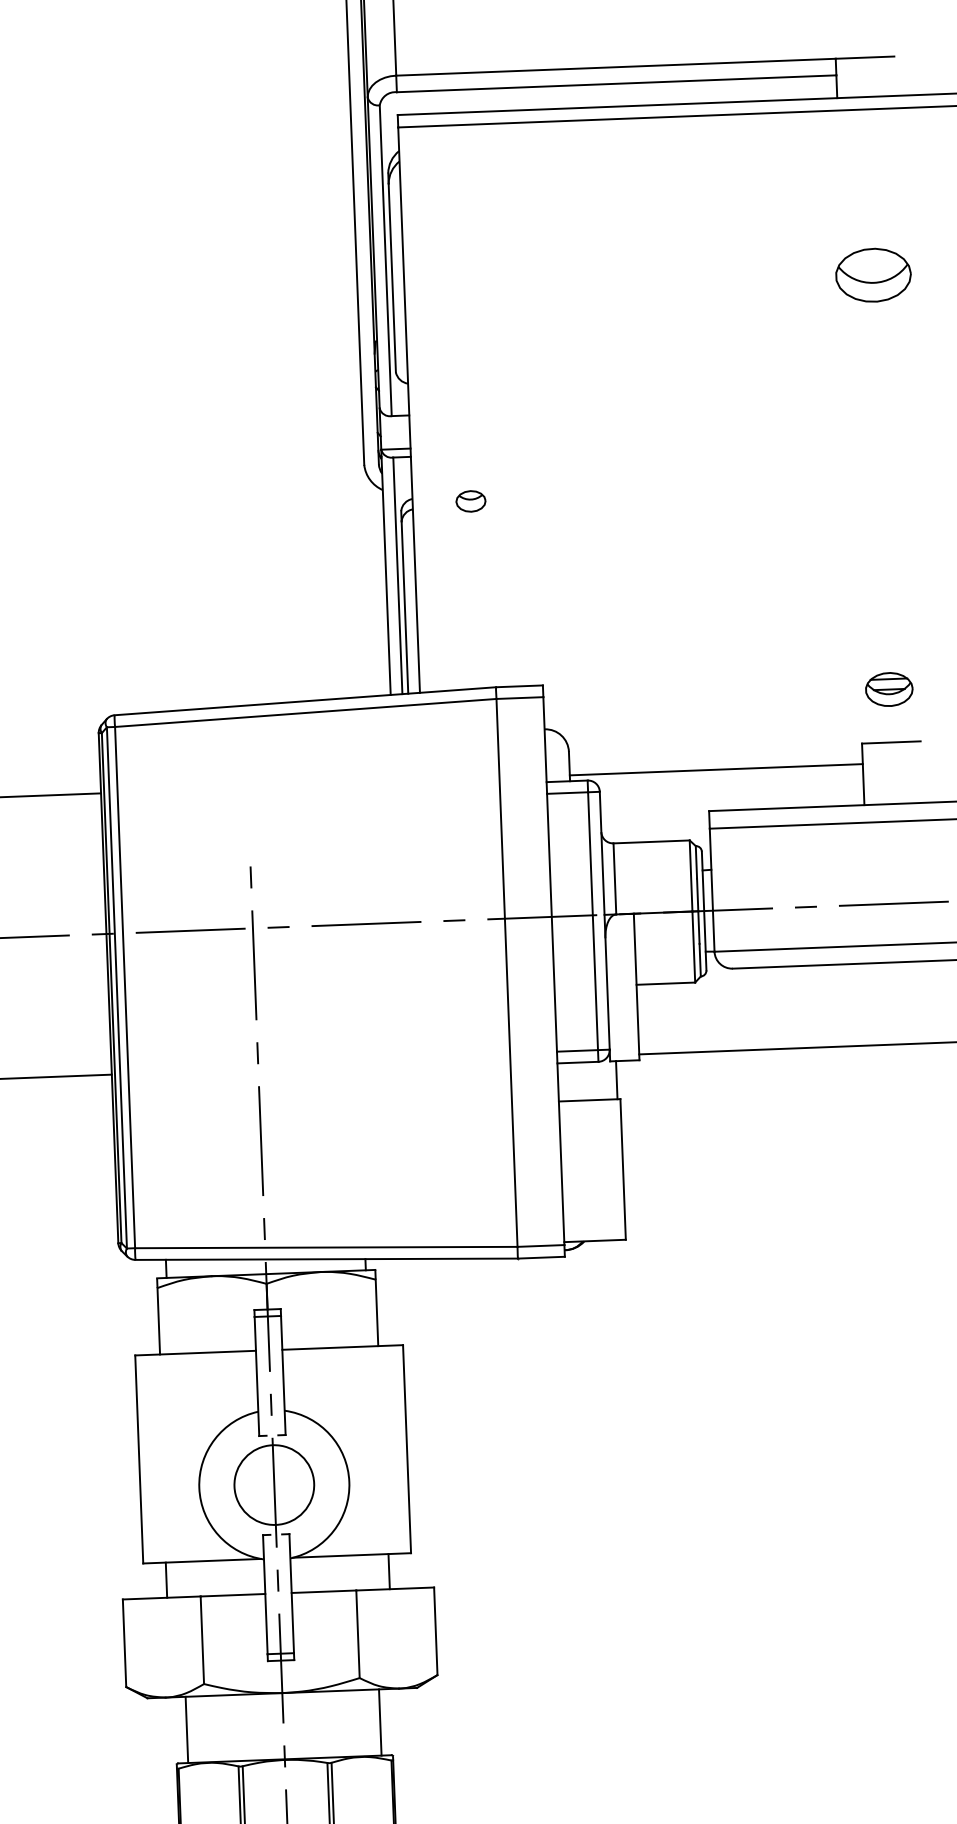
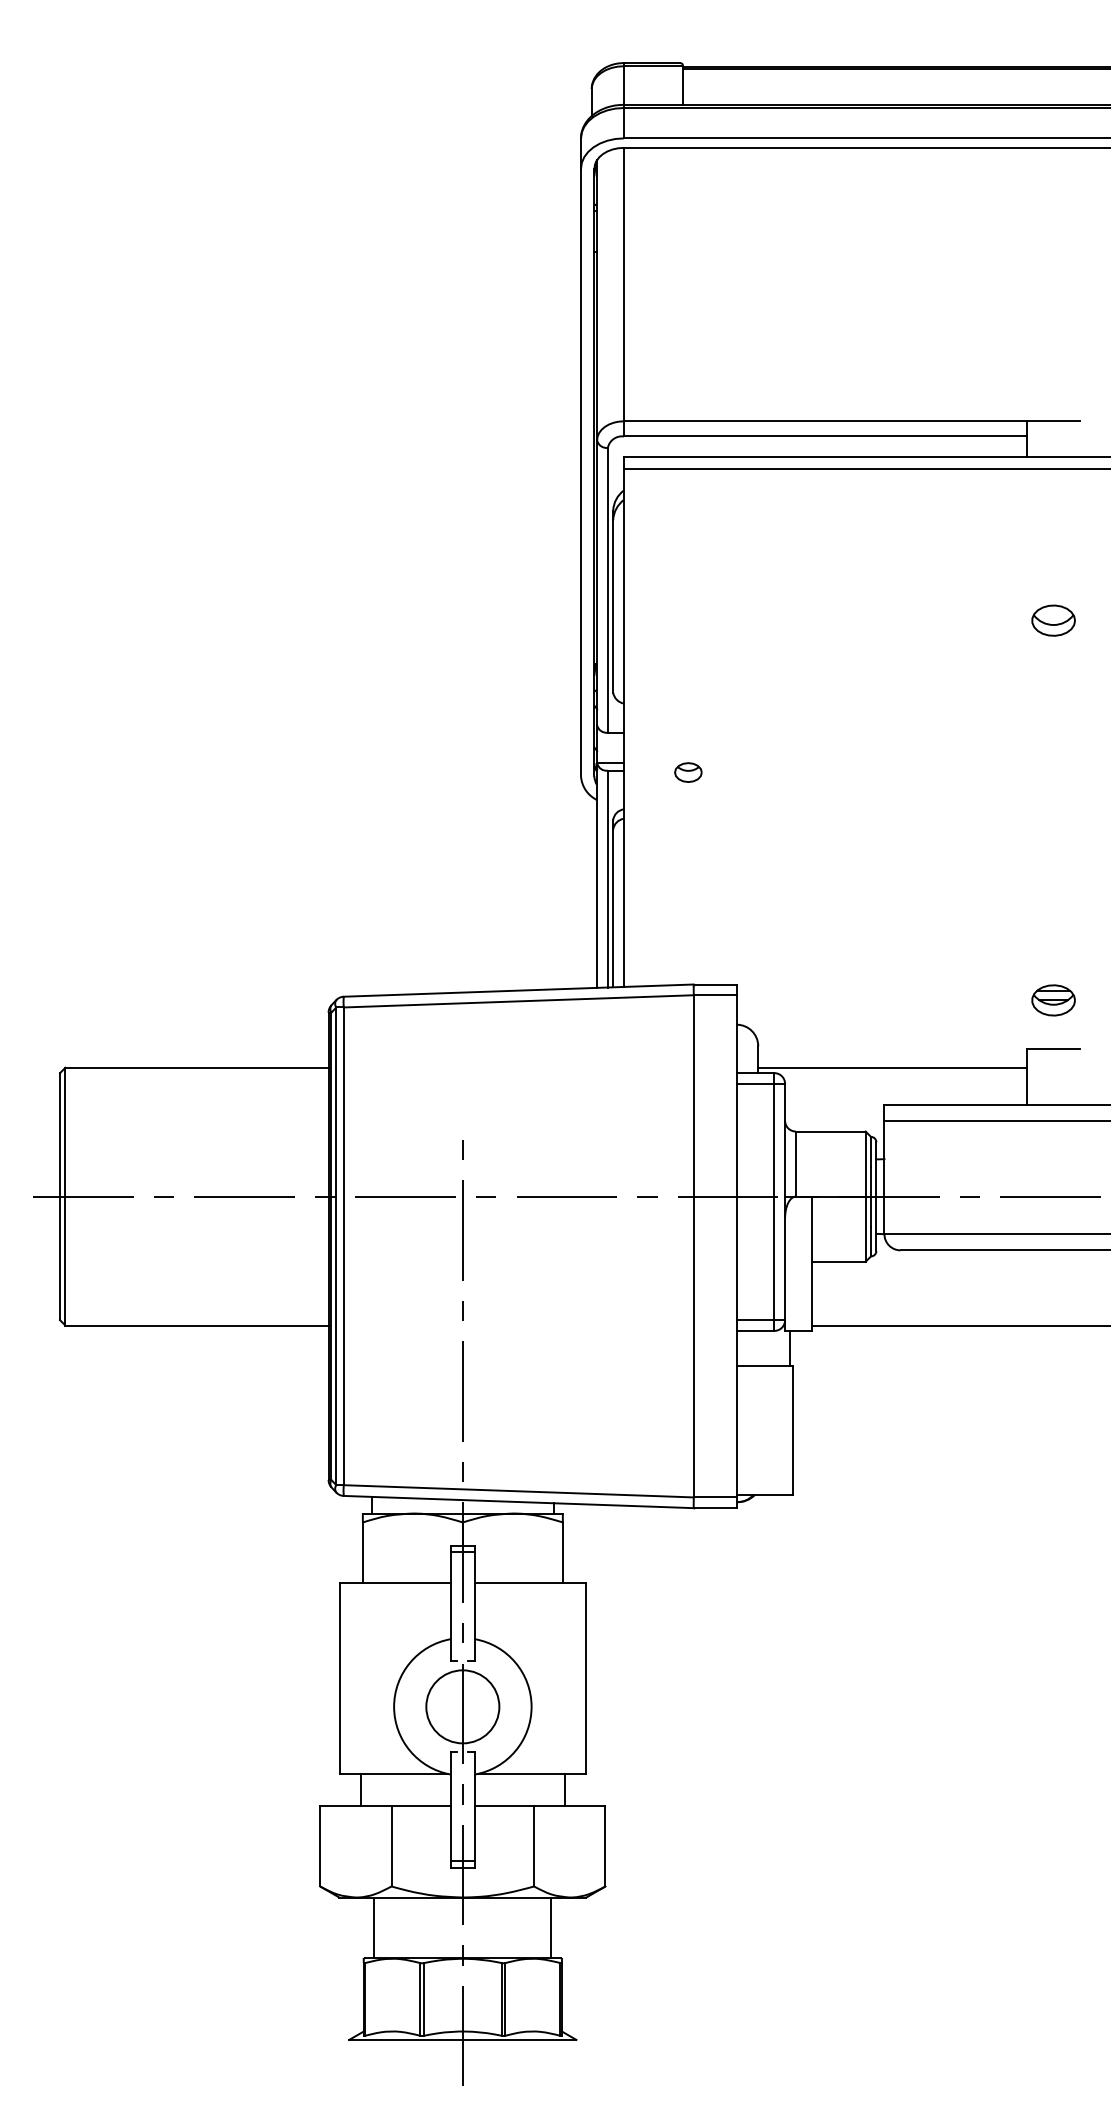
part: (873, 274) -> (1053, 620), size x0.62
part: (471, 501) -> (688, 772), moved

